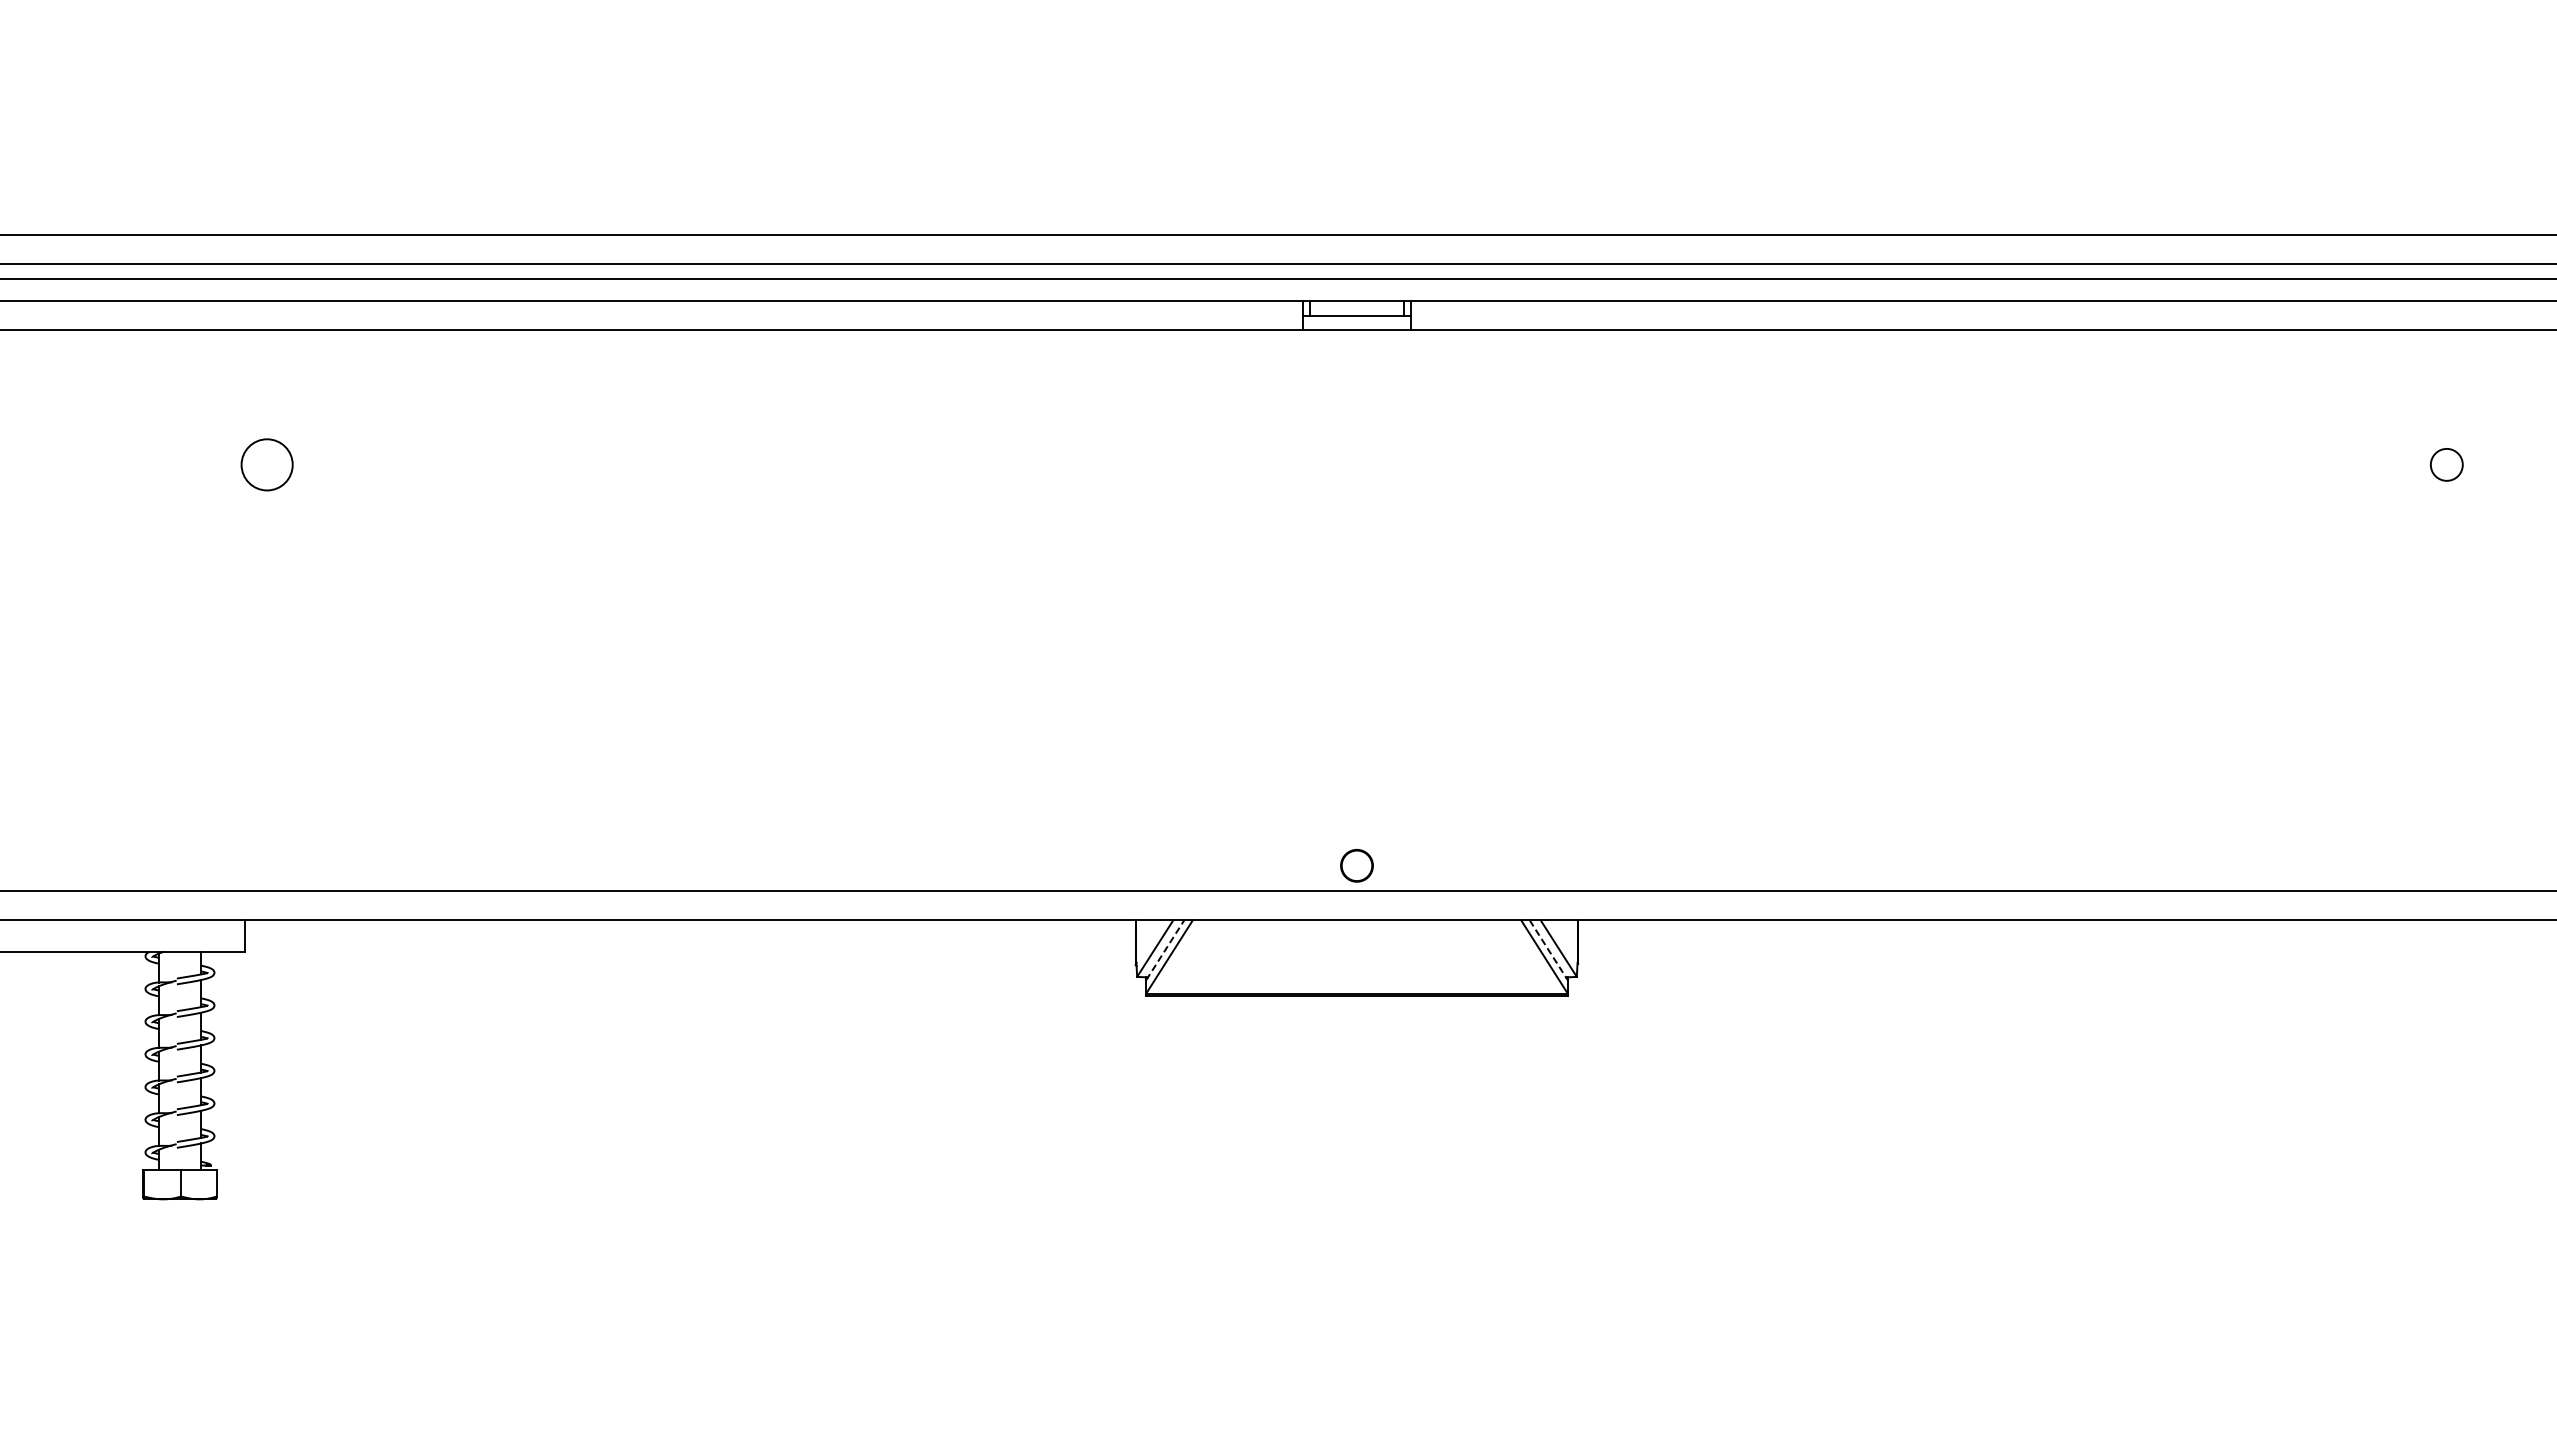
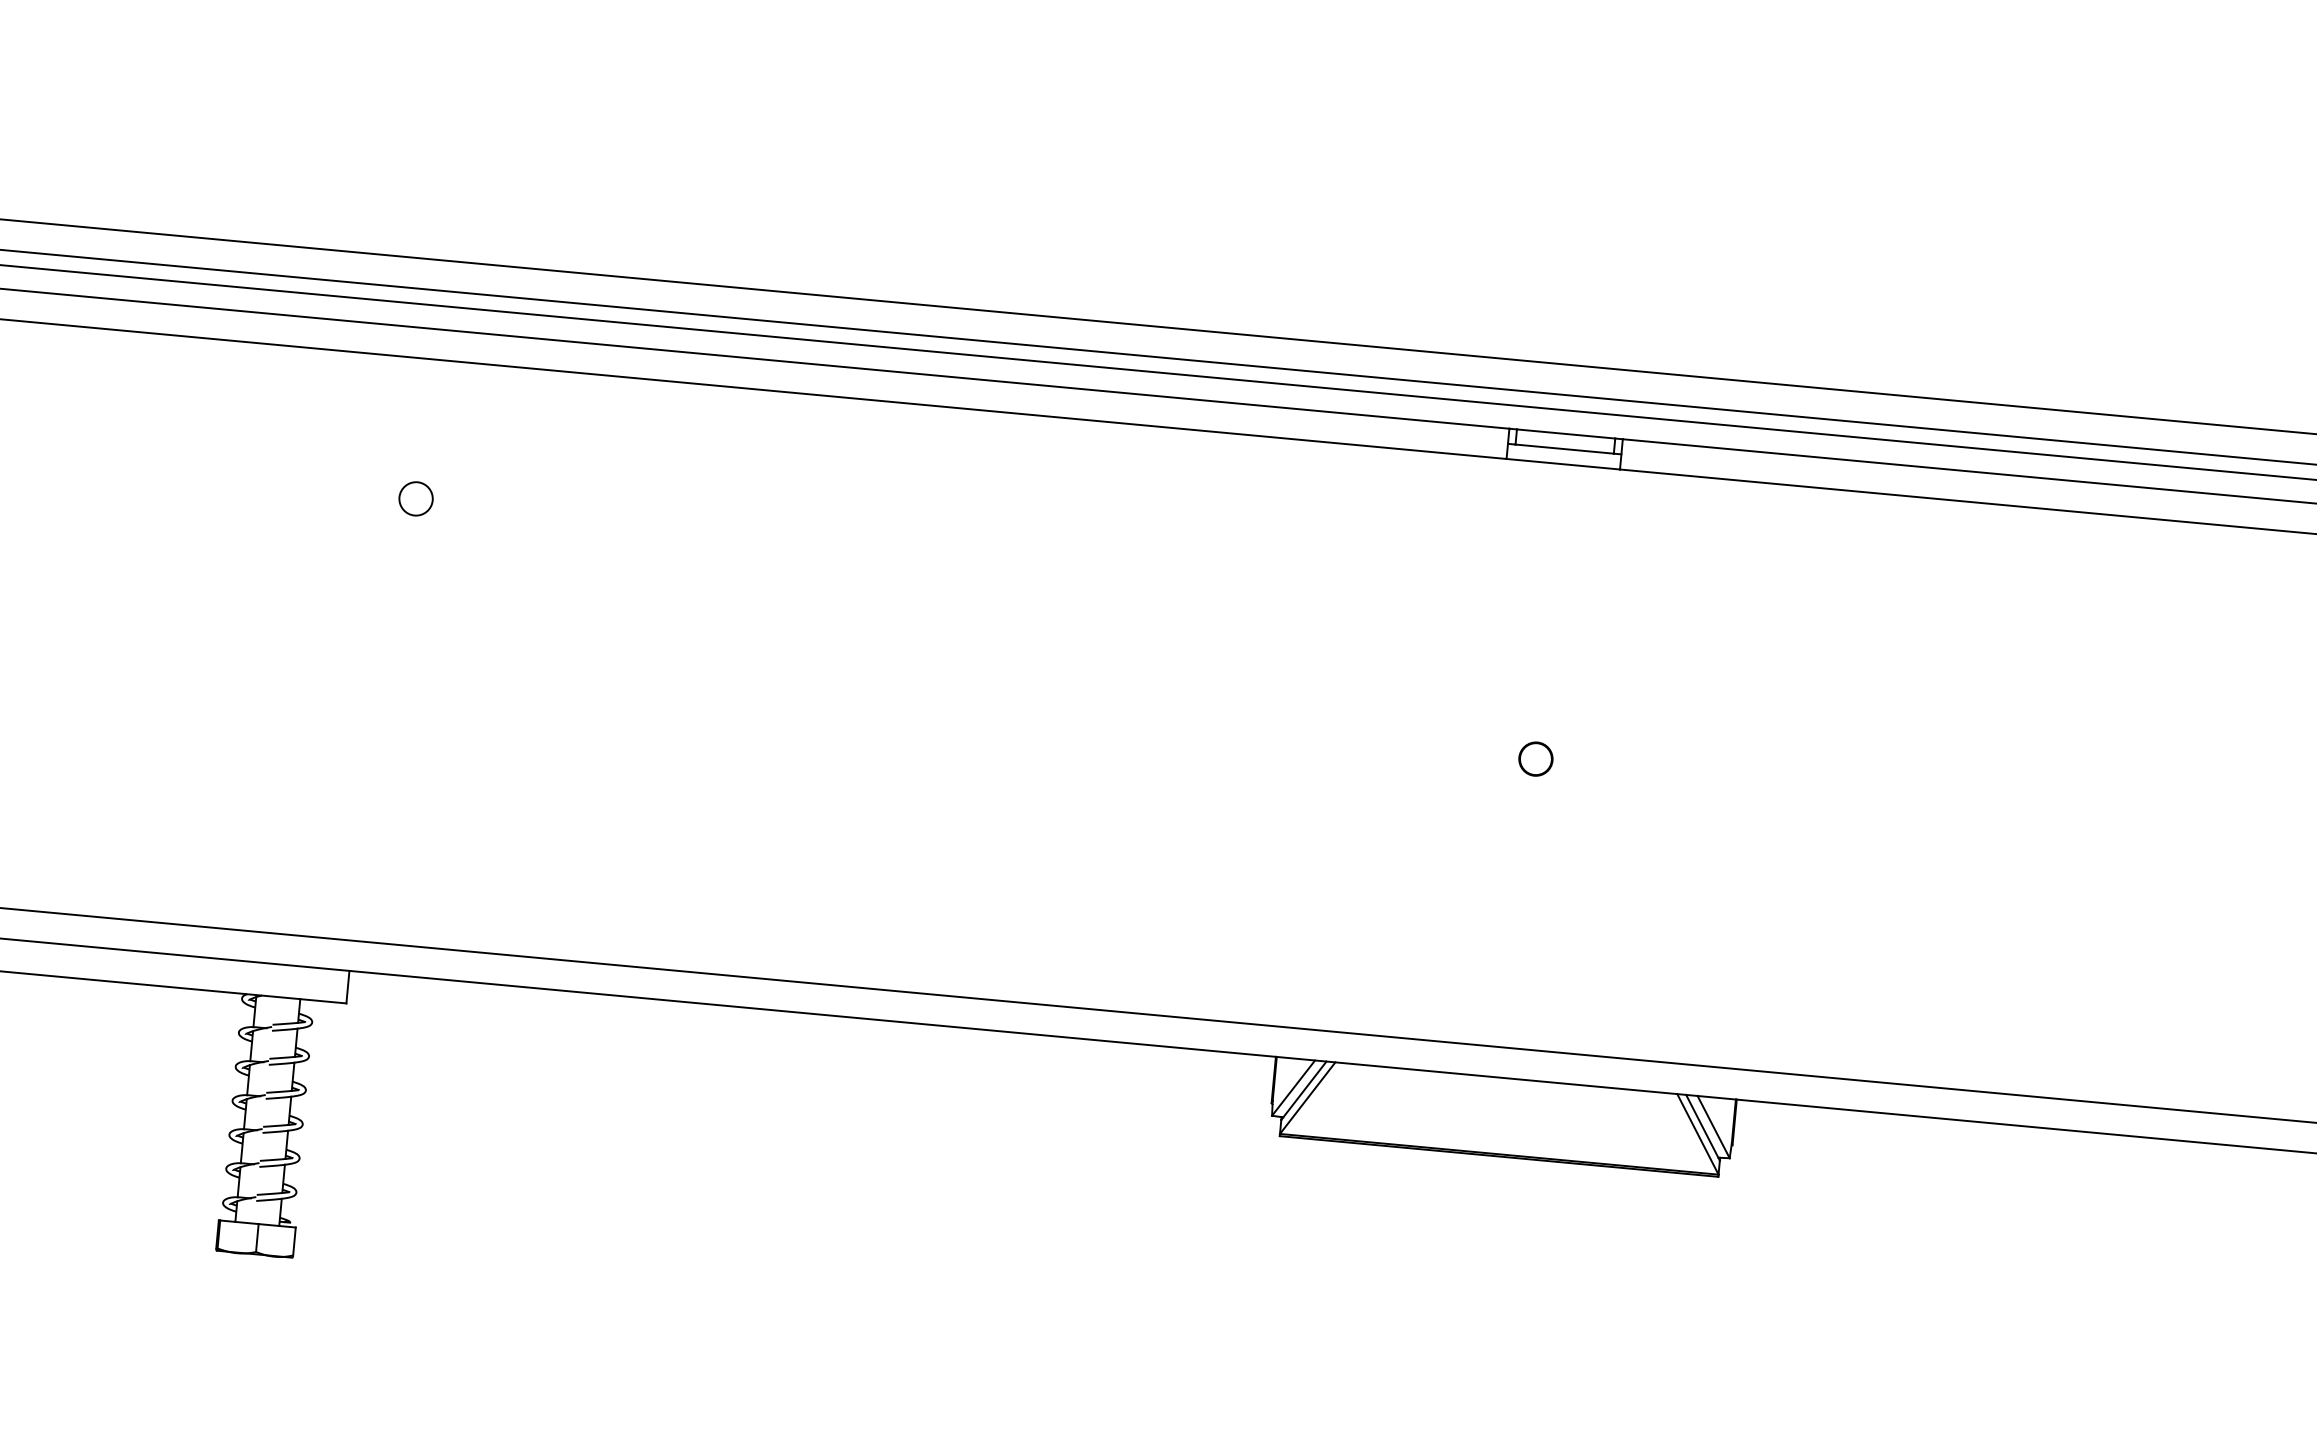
circle: (267, 464) -> (416, 498), size x0.62
circle: (1356, 865) -> (1535, 758), moved
line: (1165, 949) -> (1304, 1089), dashed -> solid
line: (1549, 950) -> (1703, 1128), dashed -> solid

